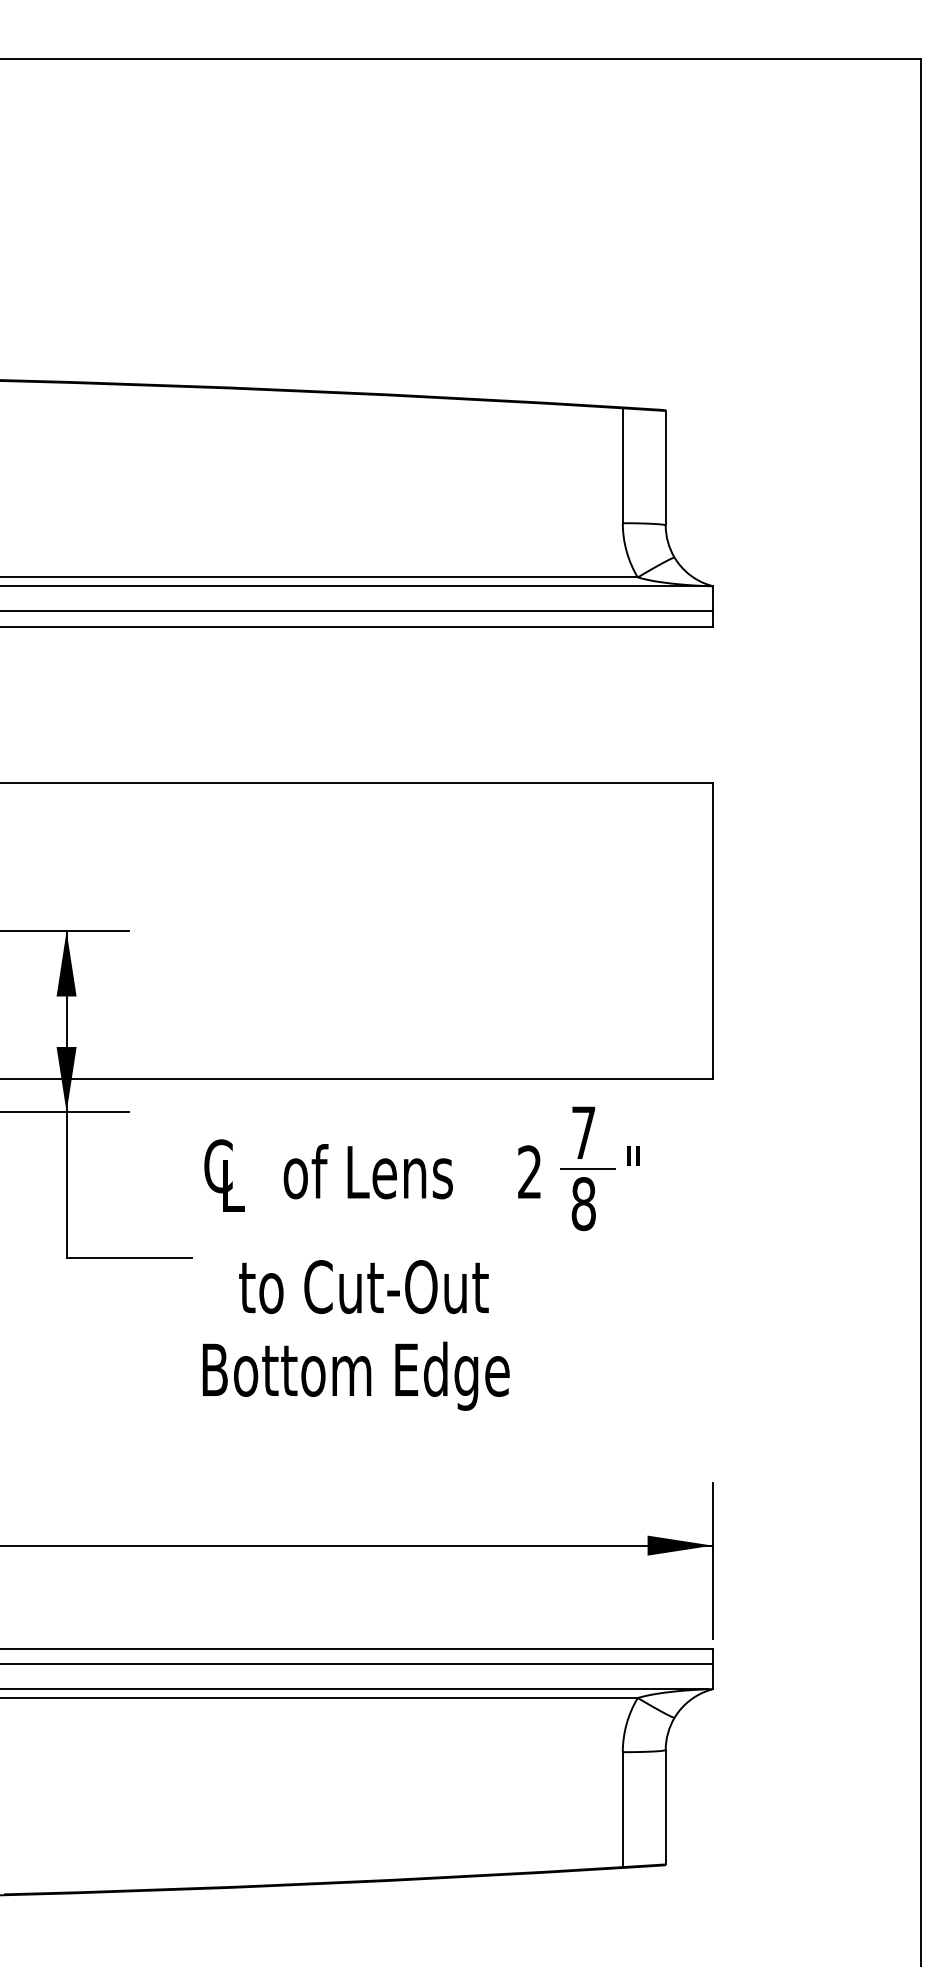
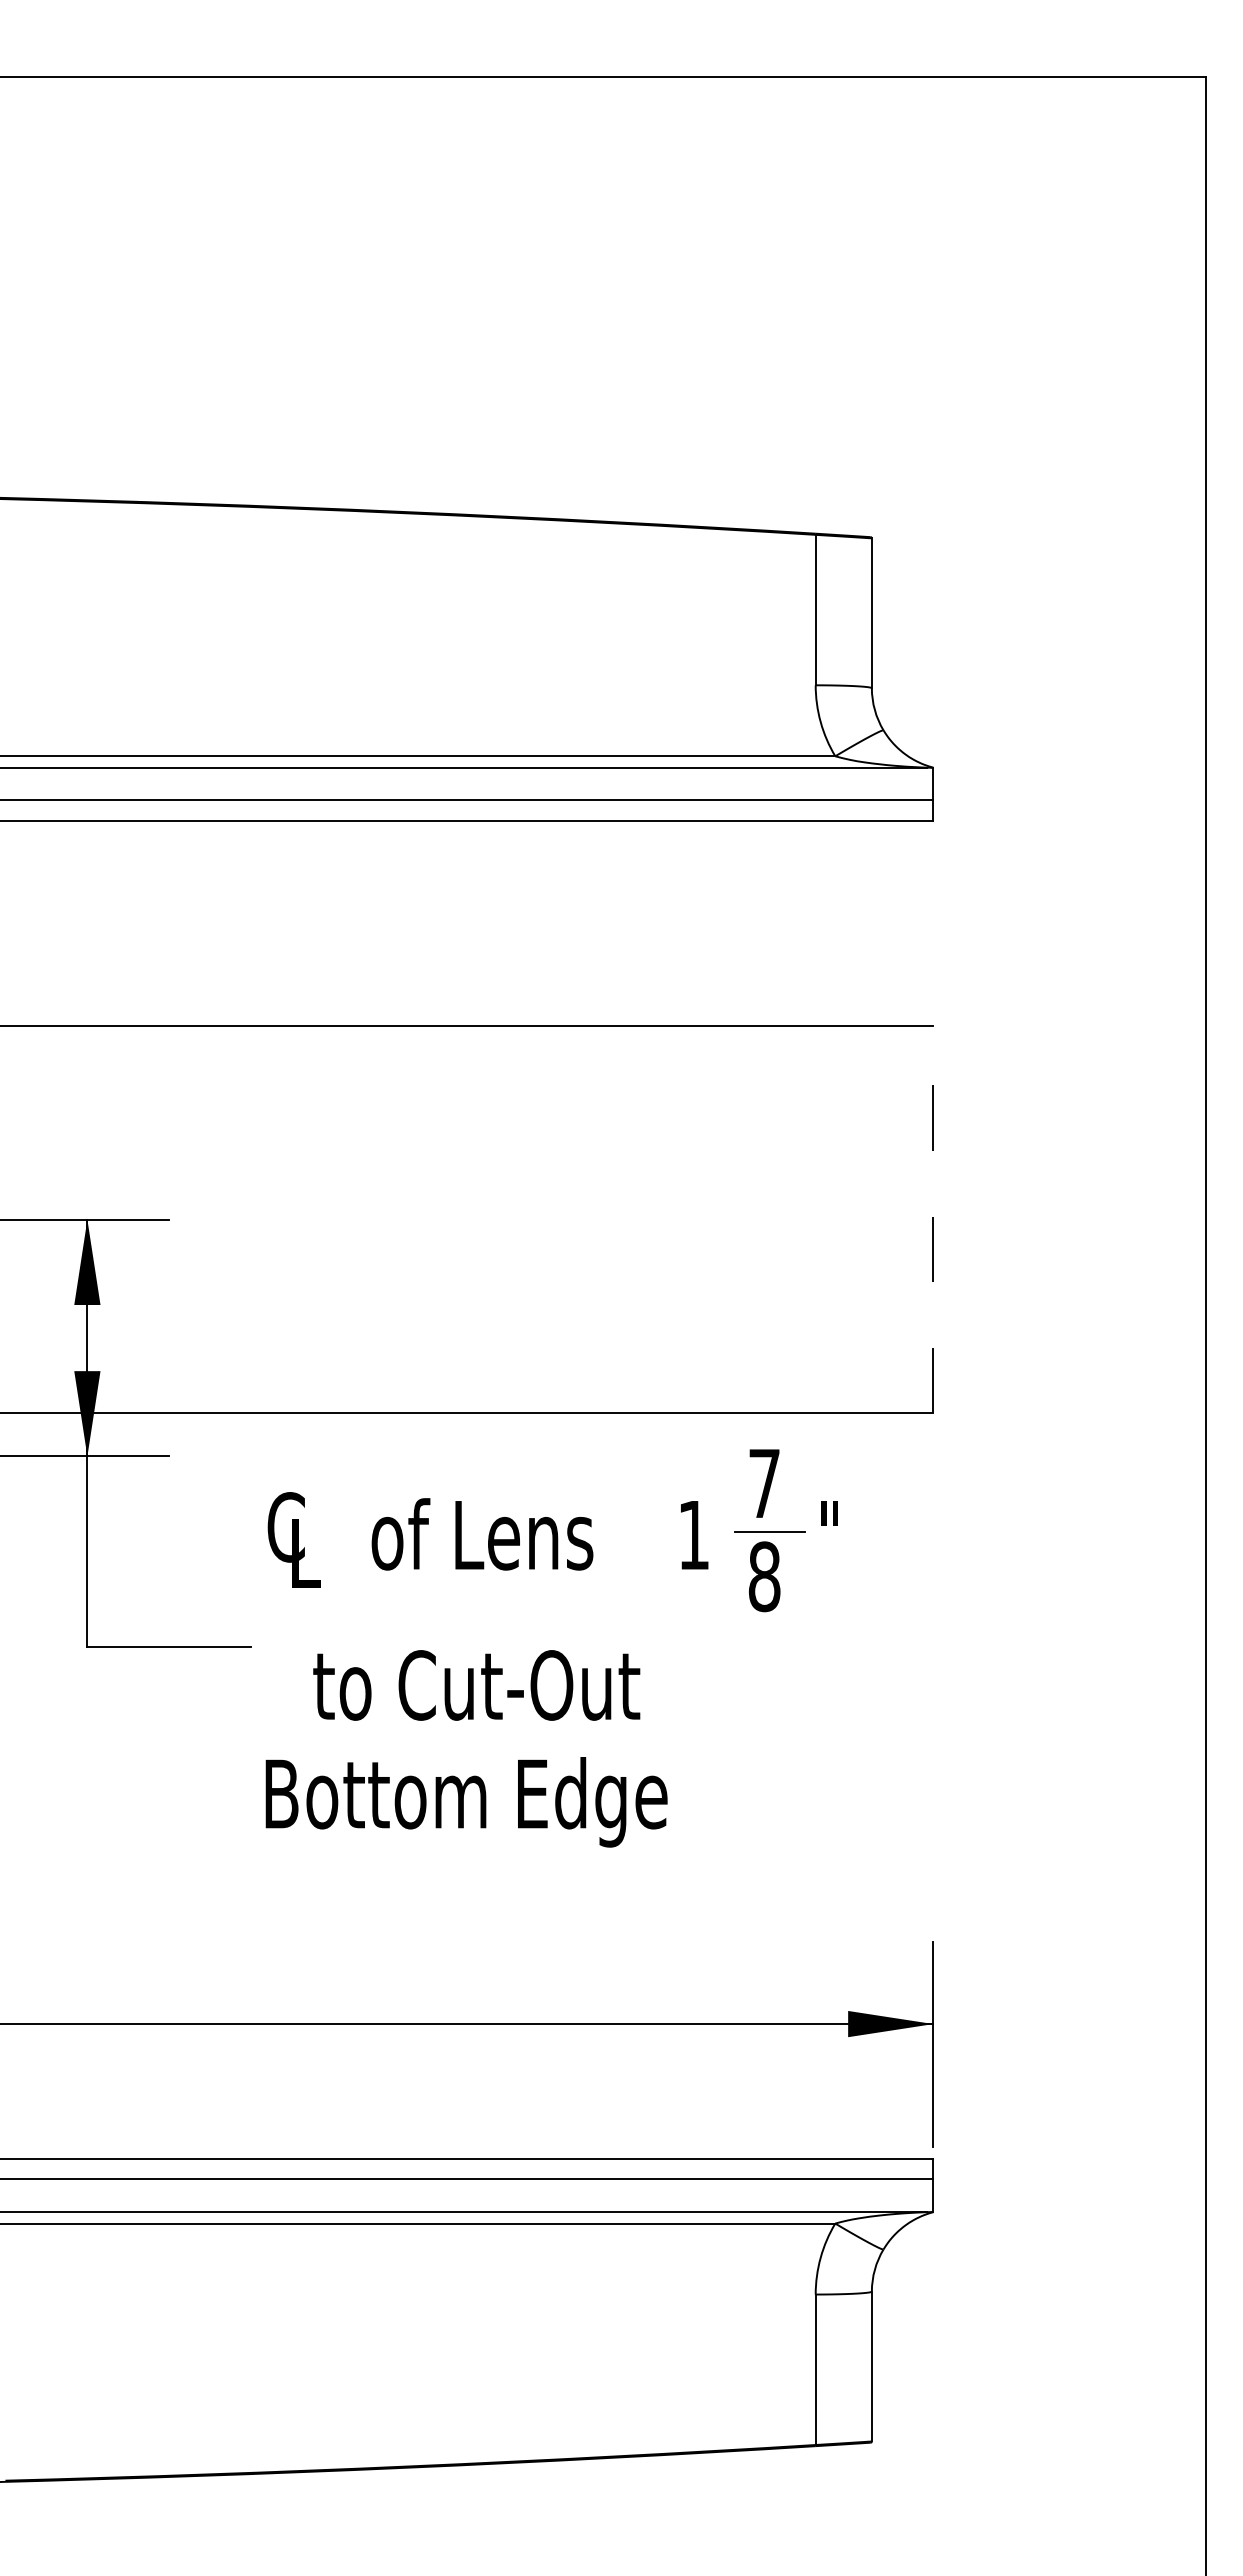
line: (712, 931) -> (933, 1219), solid -> dashed
text: (529, 1171) -> (693, 1534), 2 -> 1

